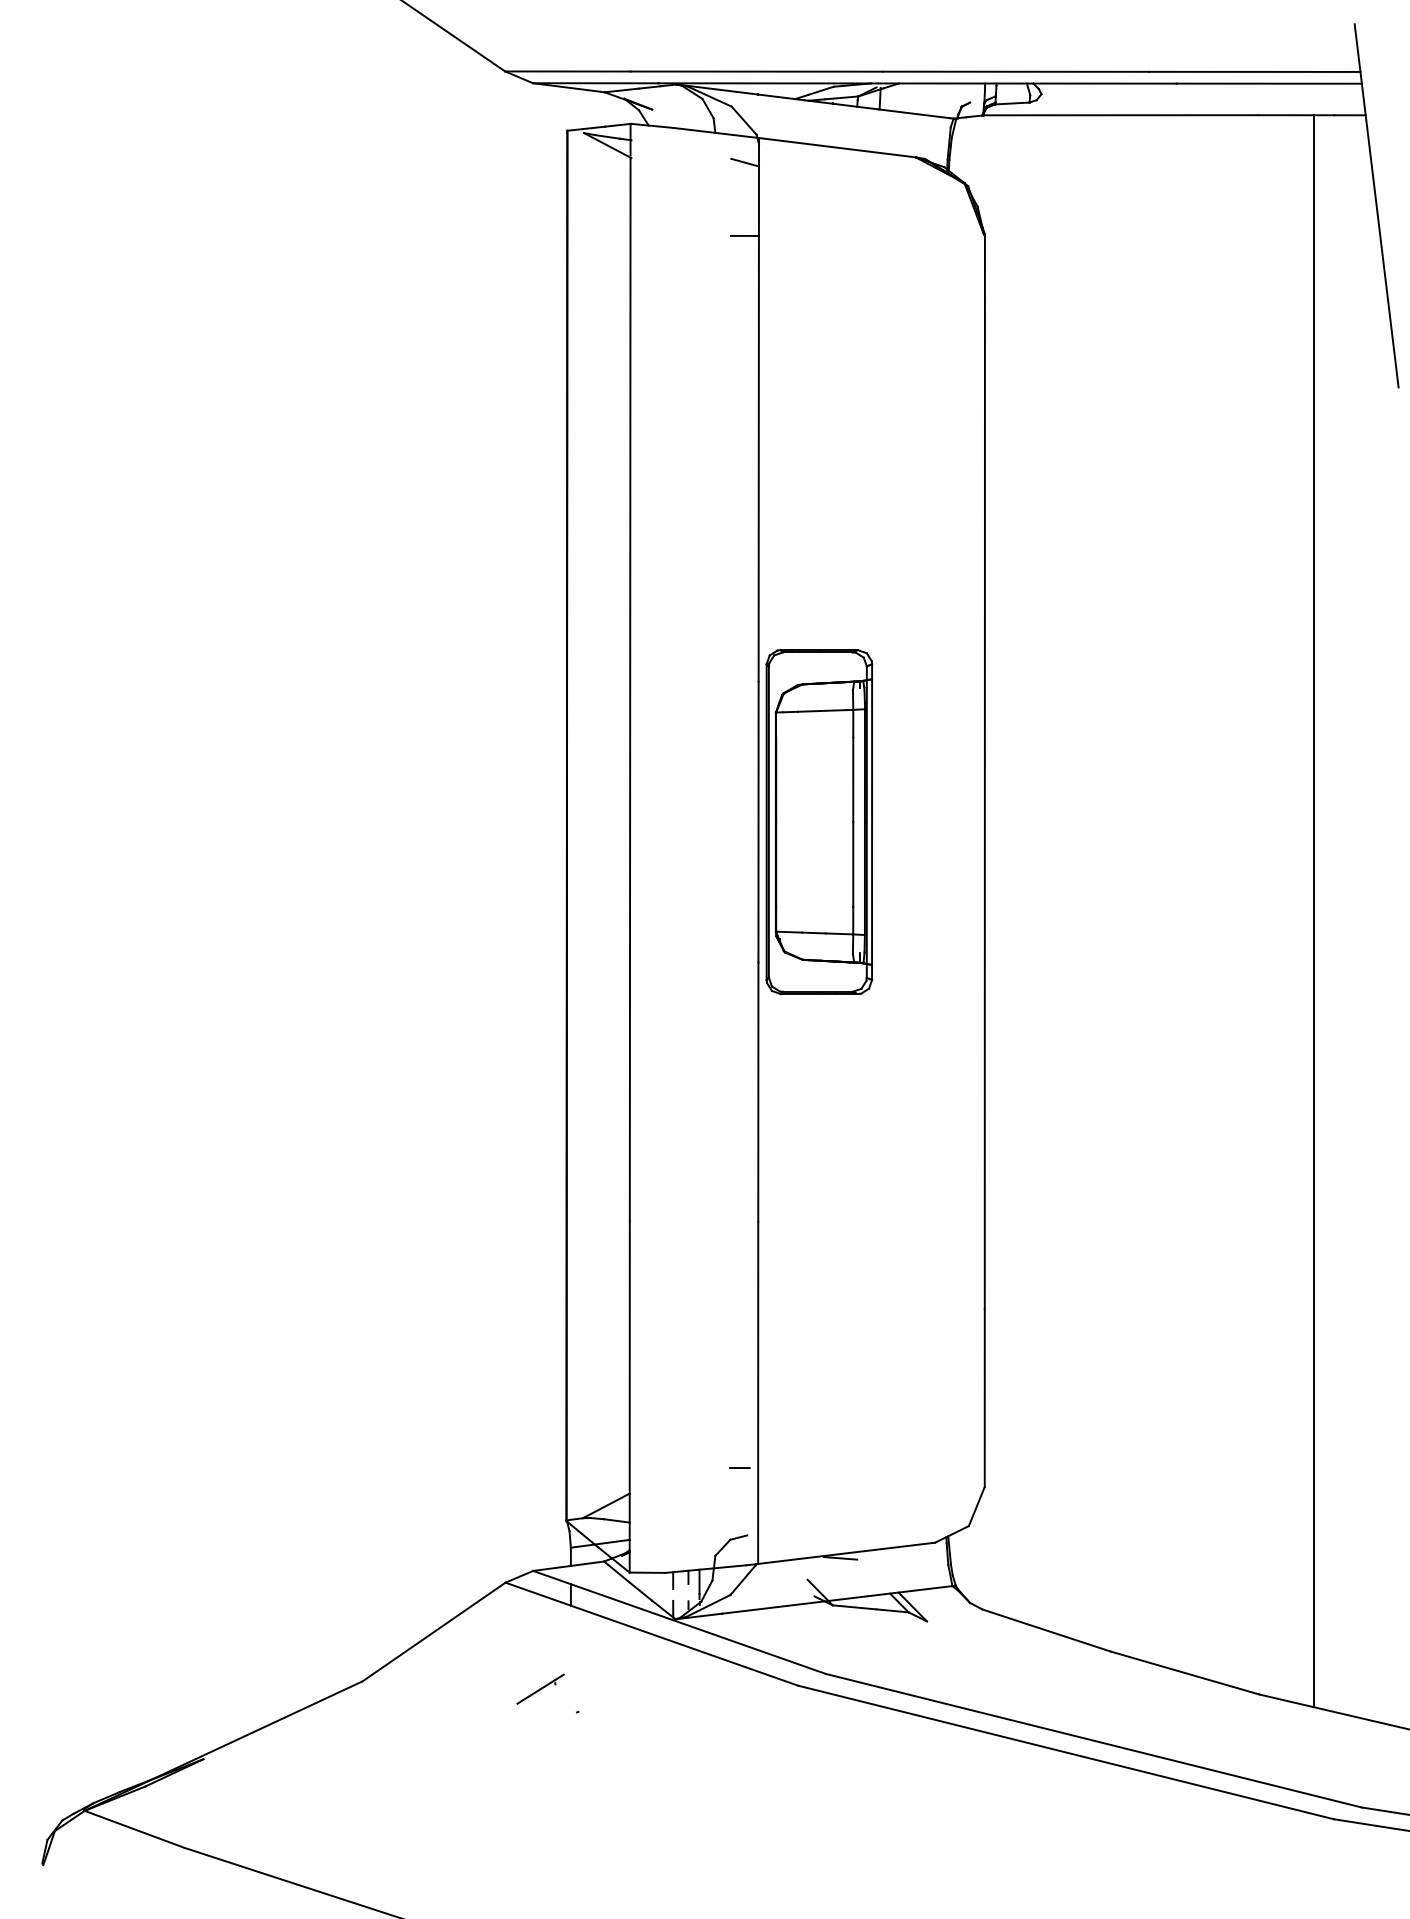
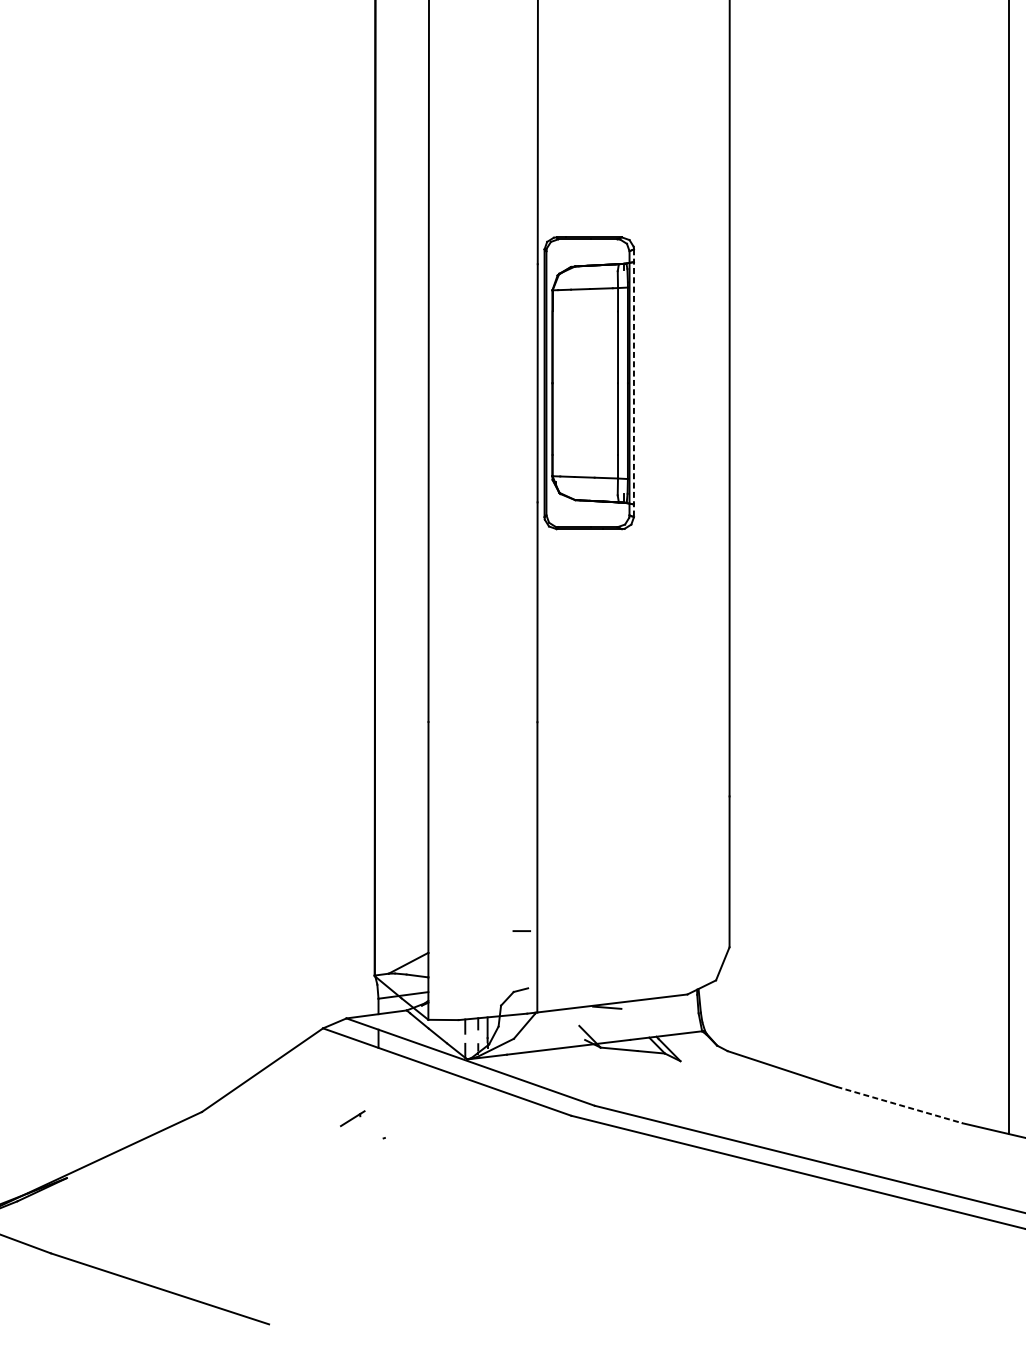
line: (872, 822) -> (634, 383), solid -> dashed
line: (1185, 1673) -> (899, 1105), solid -> dashed
part: (540, 1688) -> (352, 1118), size x0.6

